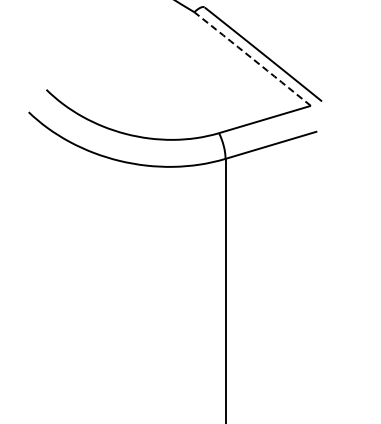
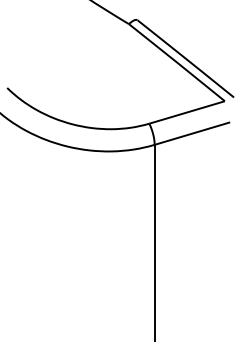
arc: (252, 58) -> (176, 62), dashed -> solid

